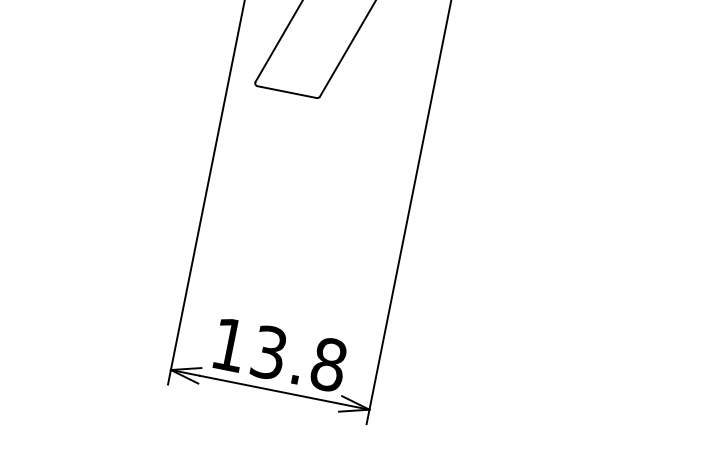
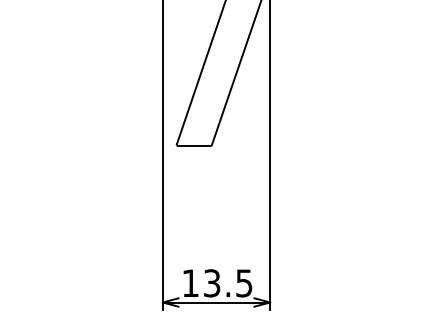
text: (329, 365) -> (244, 283), 13.8 -> 13.5

